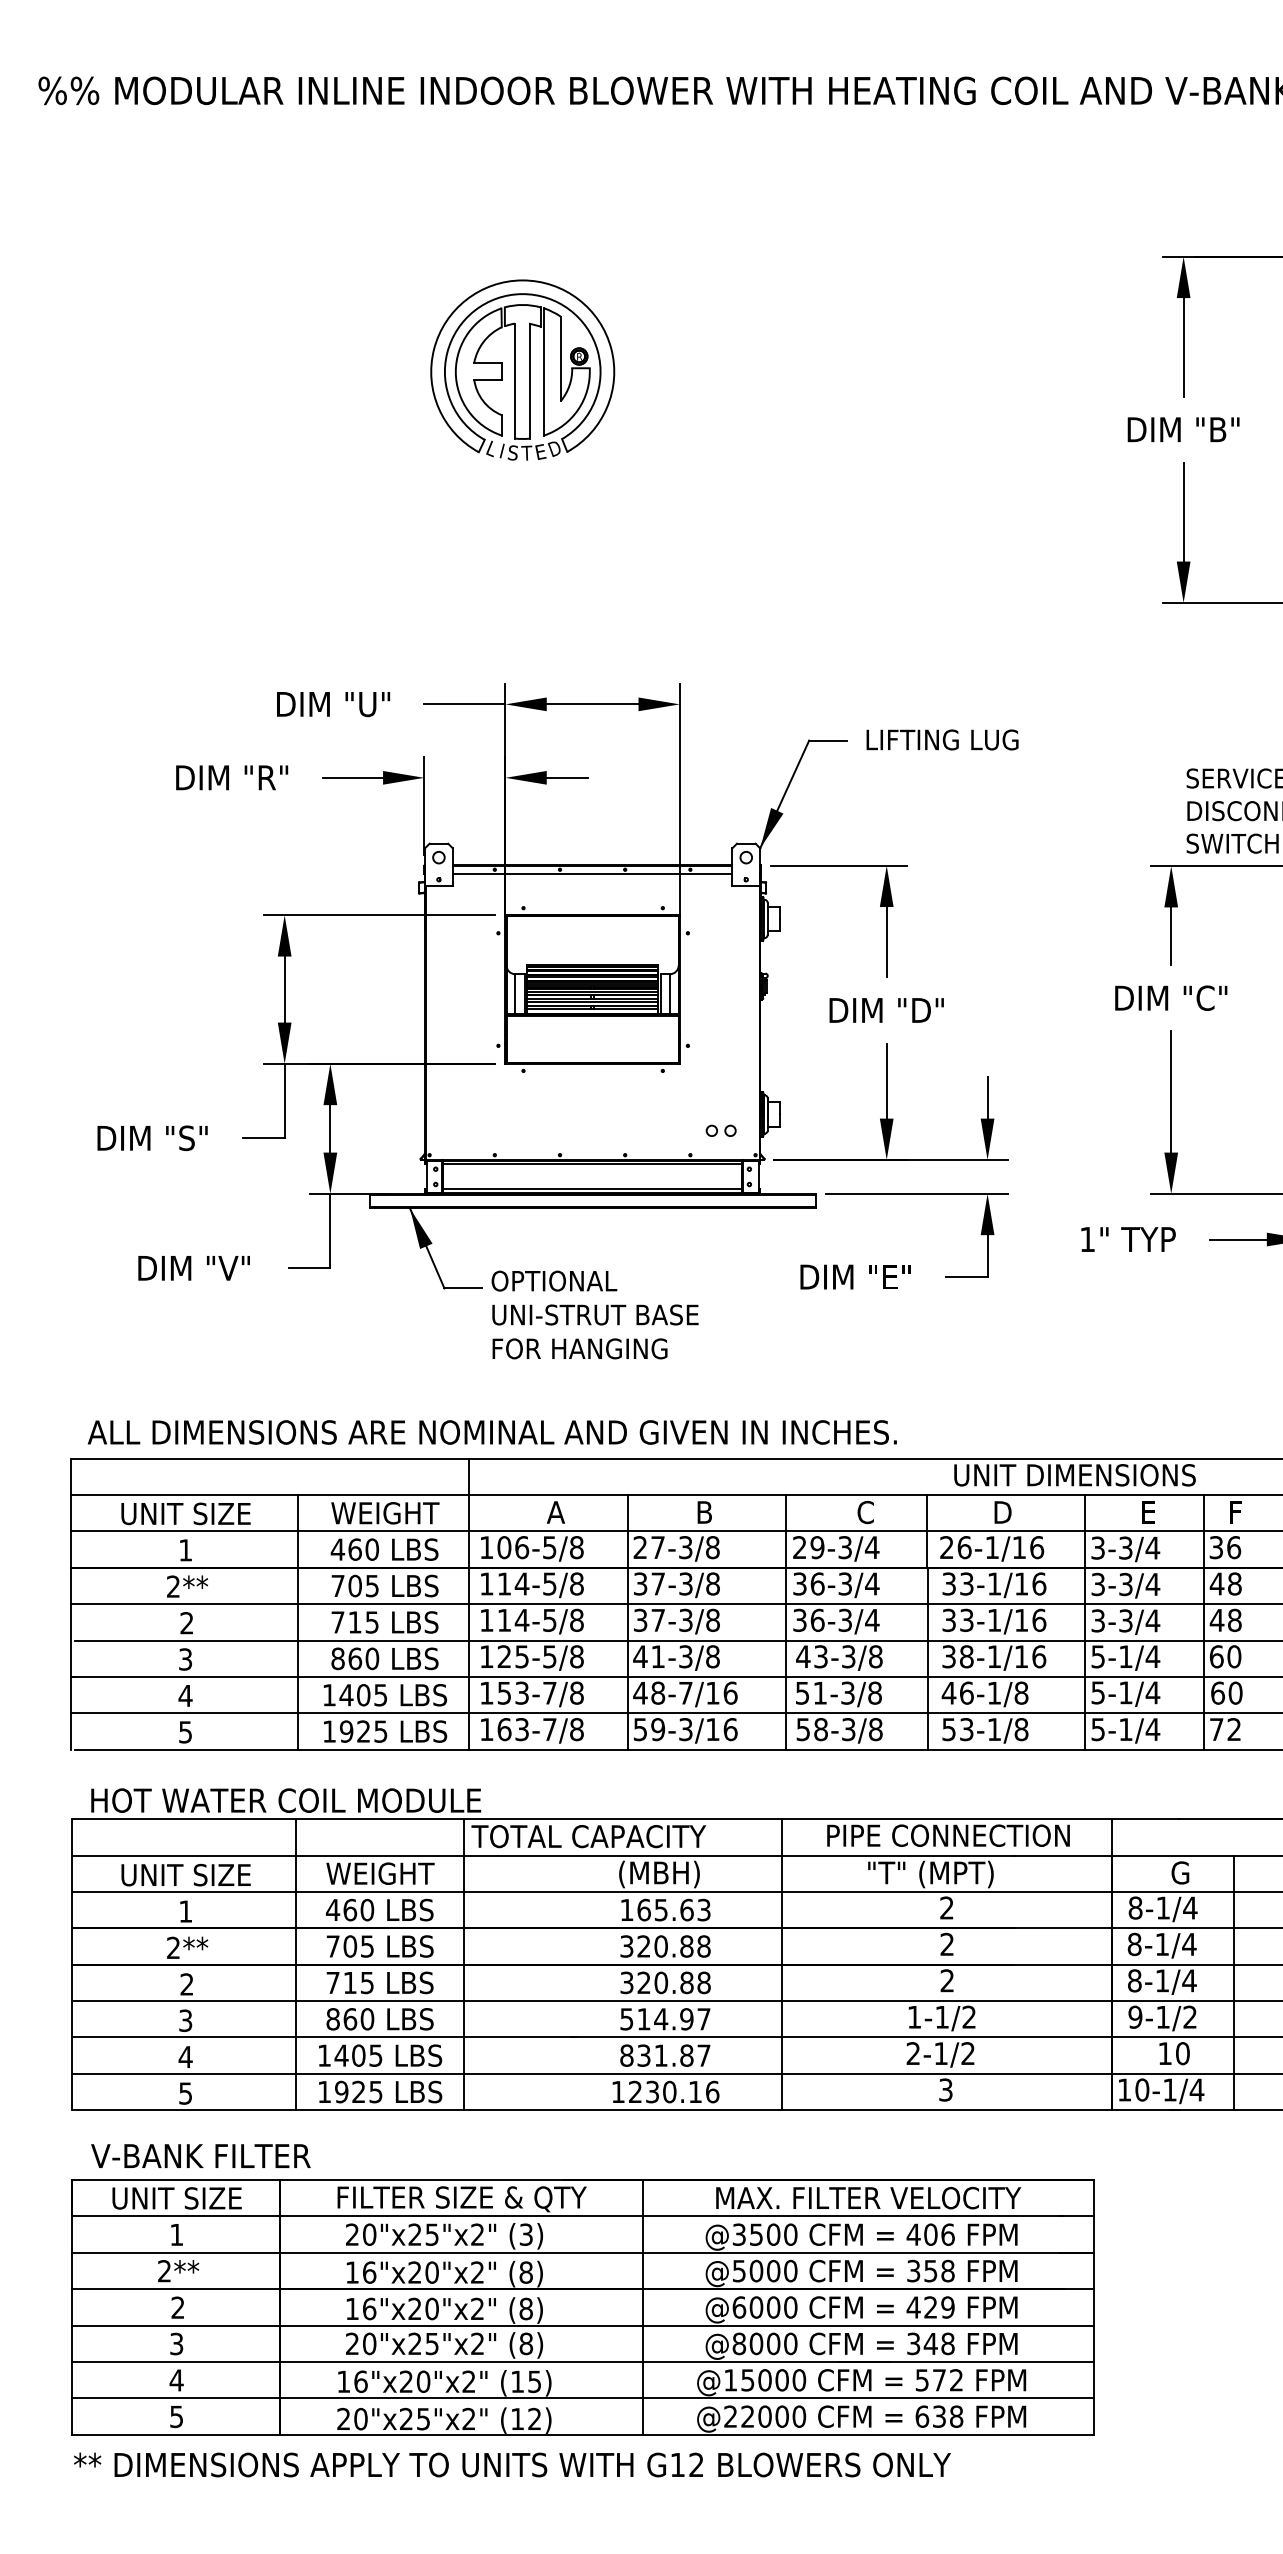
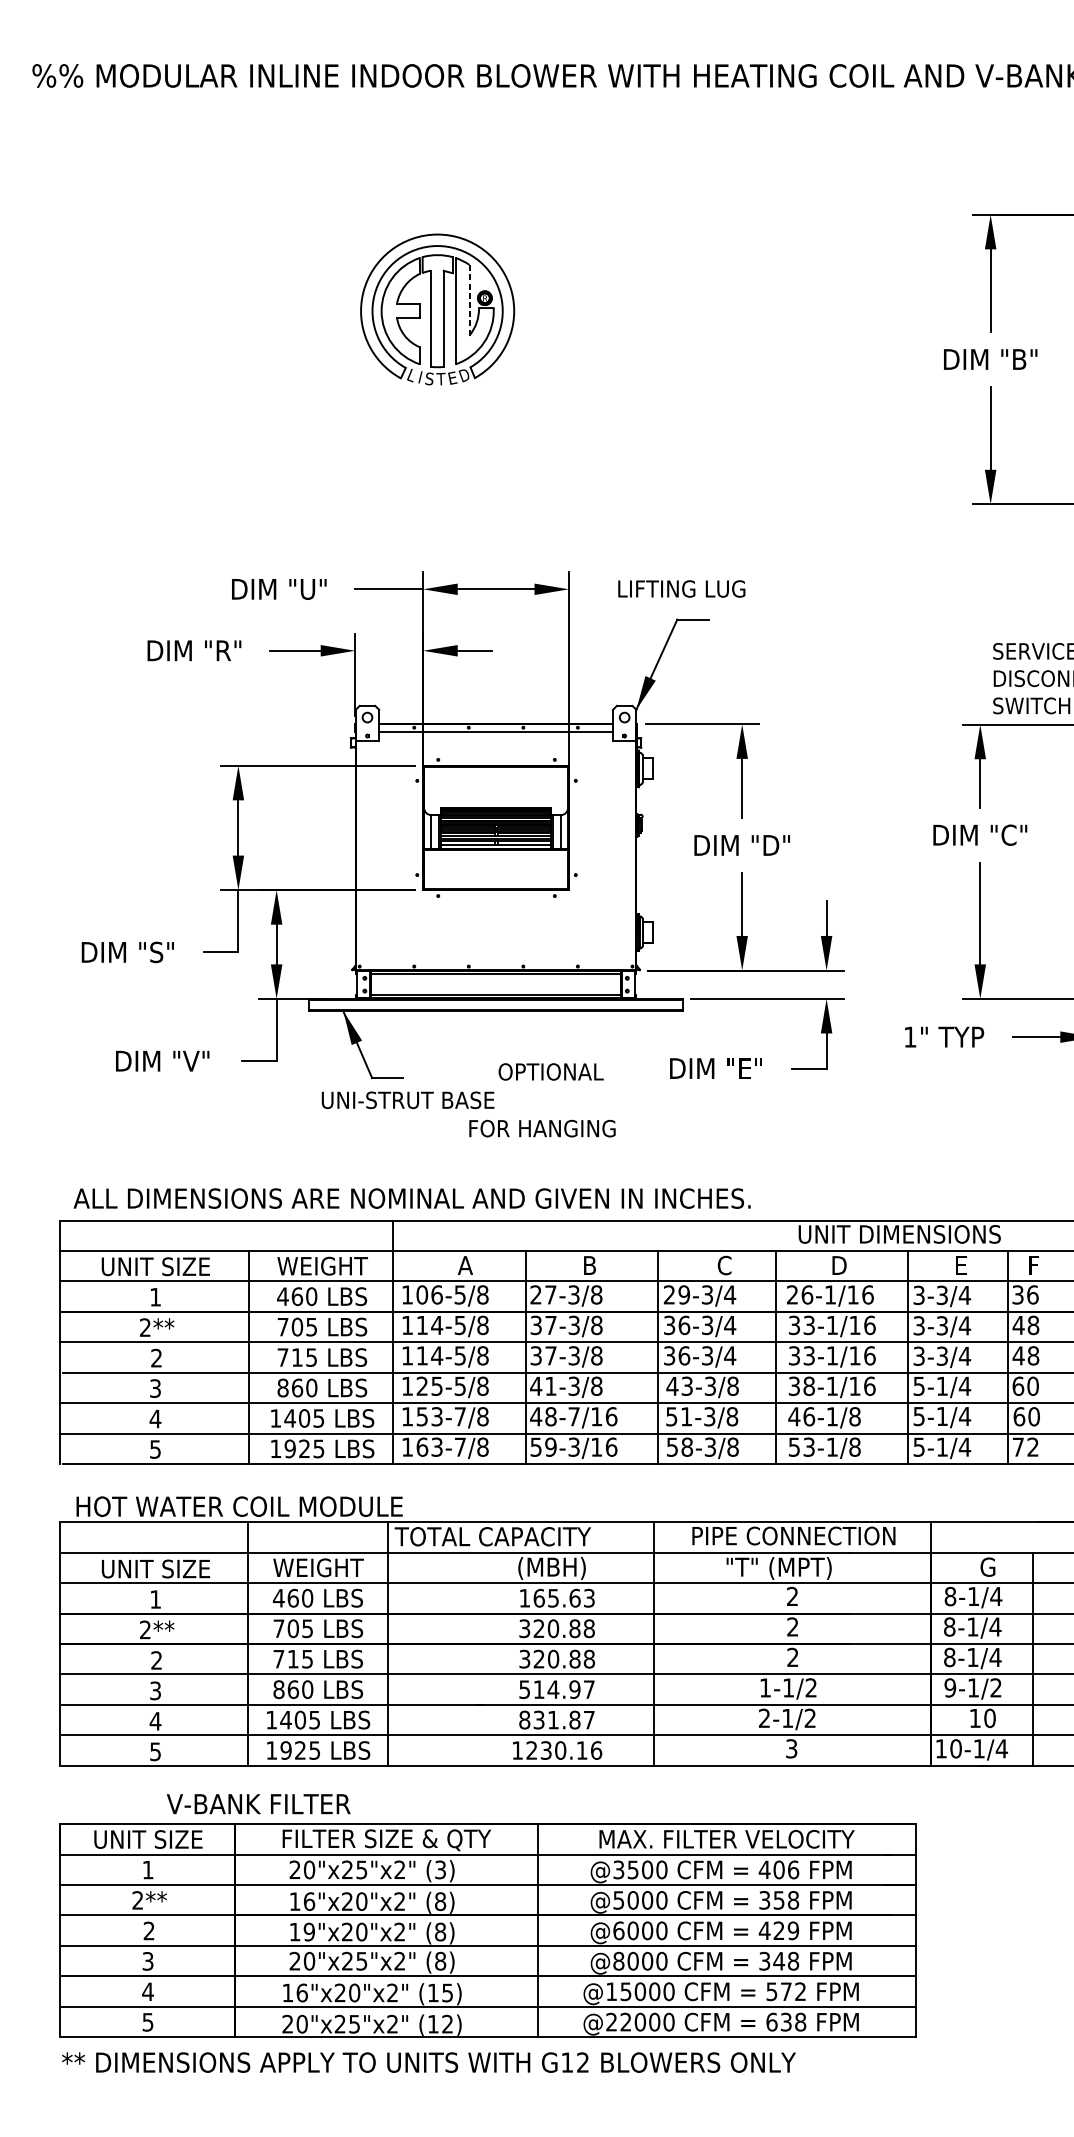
line: (560, 358) -> (469, 299), solid -> dashed
text: (942, 739) -> (681, 588), moved
part: (720, 1130) -> (603, 945), removed
text: (554, 1280) -> (551, 1071), moved
text: (595, 1314) -> (408, 1099), moved
text: (579, 1348) -> (542, 1128), moved
text: (200, 2155) -> (258, 1803), moved
text: (369, 2308) -> (309, 1931), 16"x20"x2" -> 19"x20"x2"

